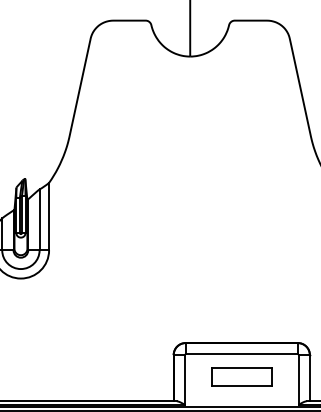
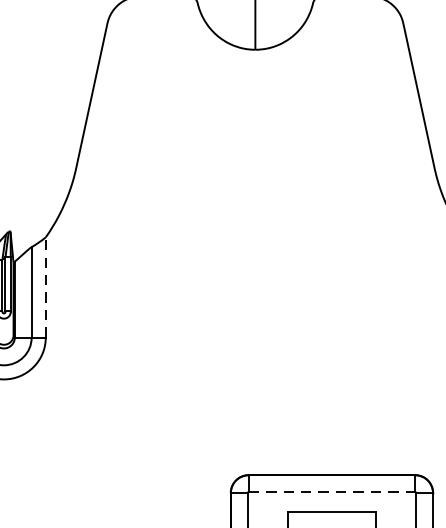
line: (49, 216) -> (46, 287), solid -> dashed
line: (242, 354) -> (333, 492), solid -> dashed

